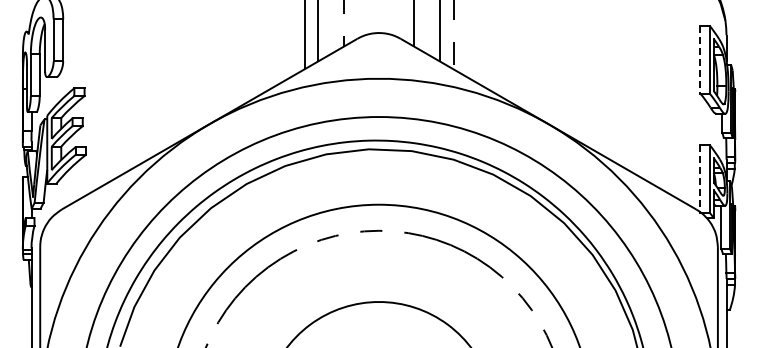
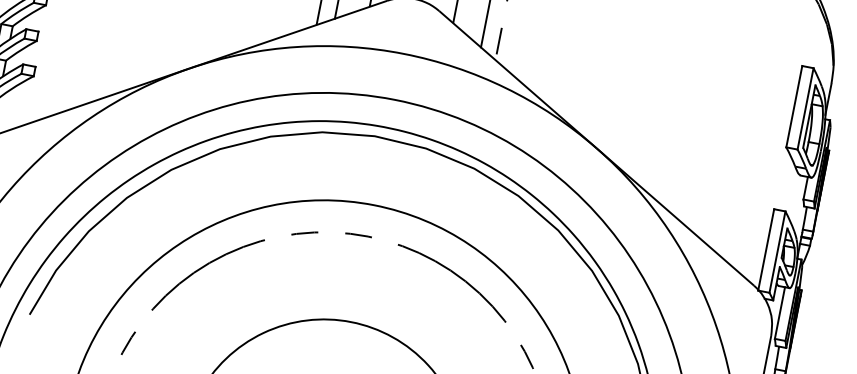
line: (700, 59) -> (794, 106), dashed -> solid
line: (700, 178) -> (766, 249), dashed -> solid

